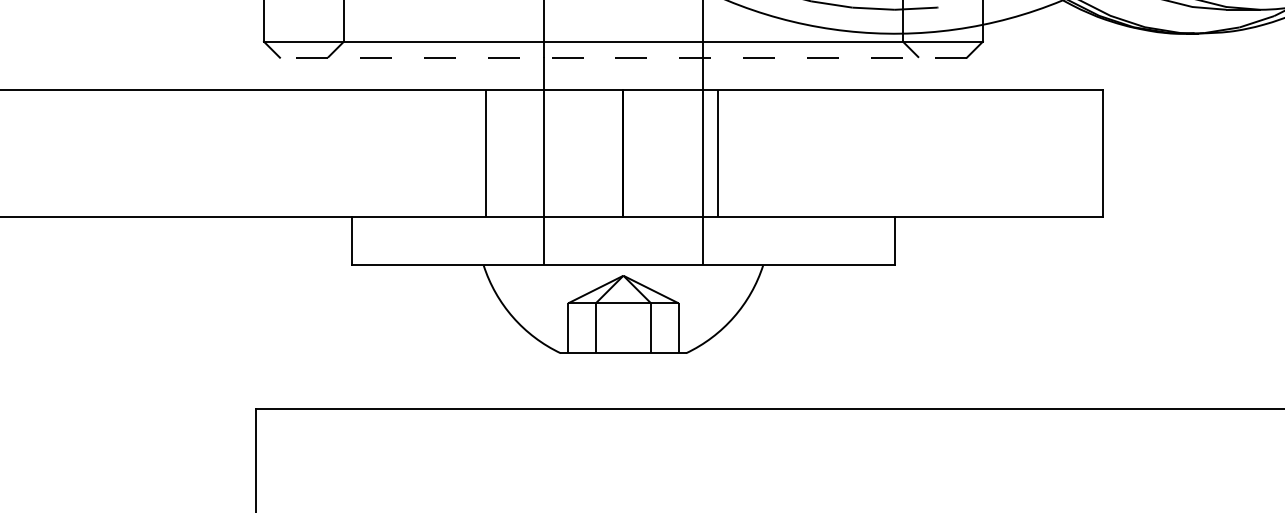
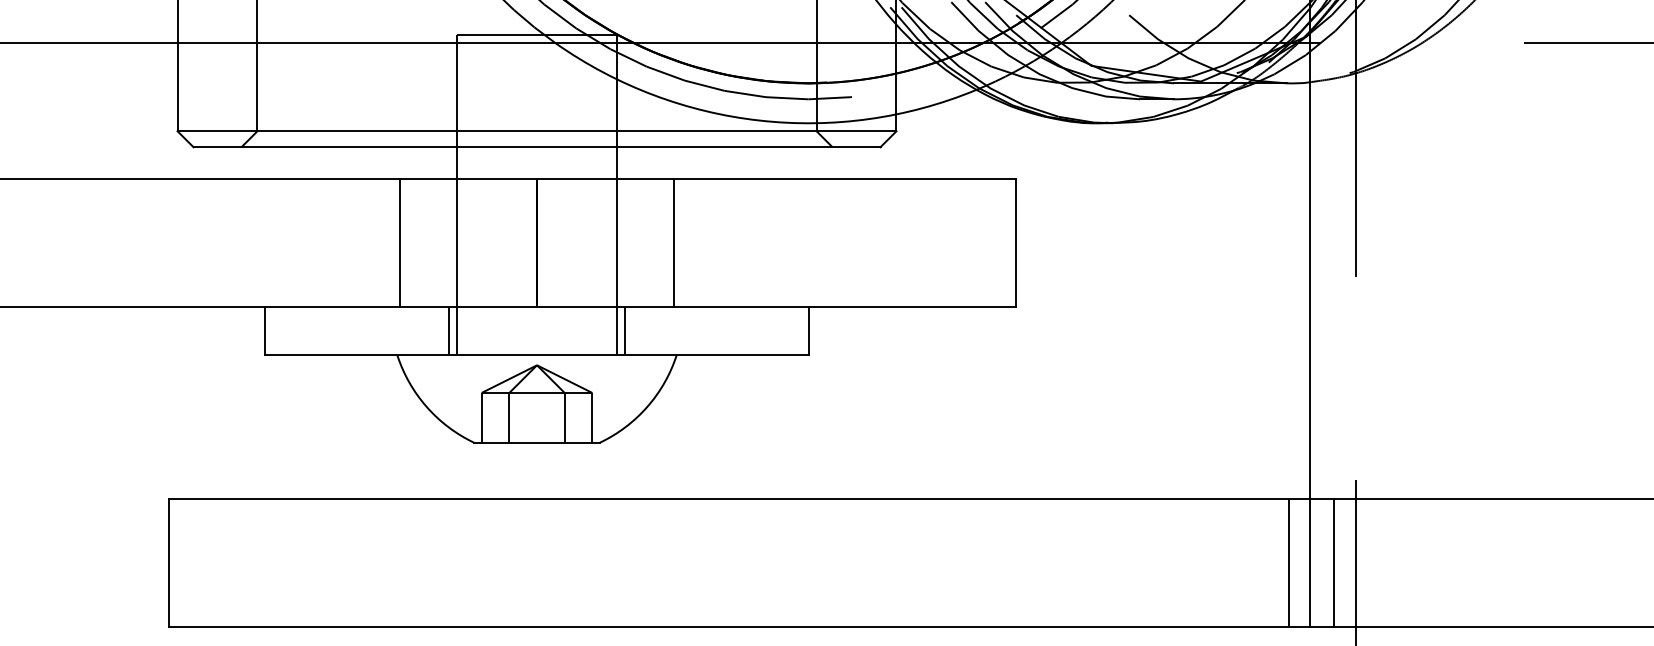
line: (622, 57) -> (536, 147), dashed -> solid
line: (717, 153) -> (674, 243), moved
line: (535, 240) -> (449, 330), added
line: (710, 240) -> (624, 330), added

